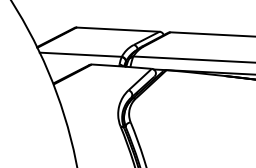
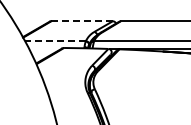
line: (118, 30) -> (82, 21), solid -> dashed
line: (80, 55) -> (55, 41), solid -> dashed

